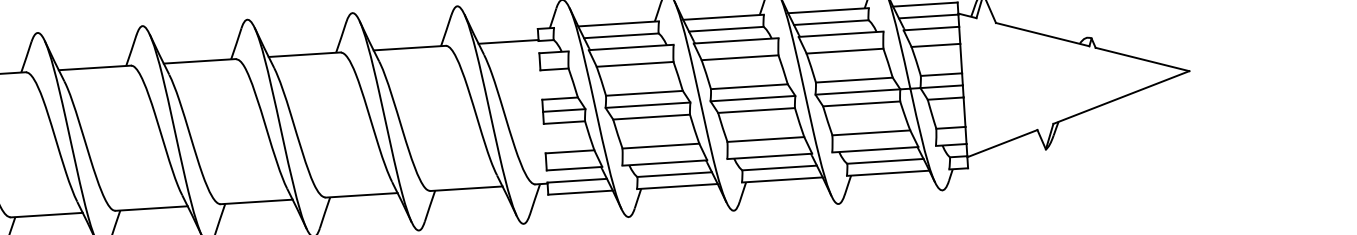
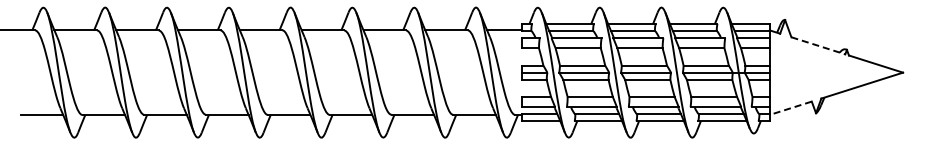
line: (1042, 34) -> (818, 45), solid -> dashed
line: (1002, 144) -> (790, 108), solid -> dashed

